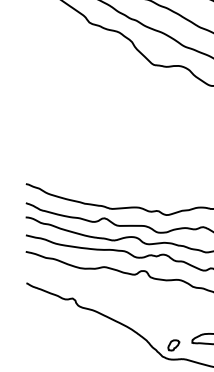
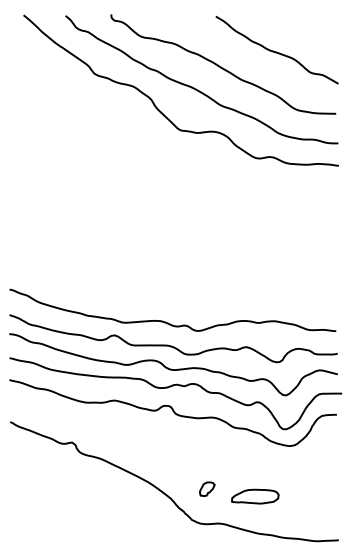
part: (174, 344) -> (207, 488), moved

